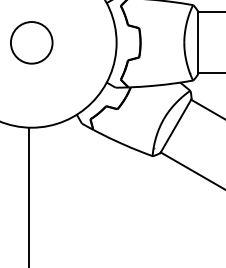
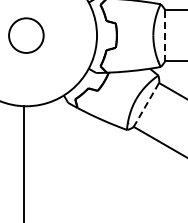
line: (197, 42) -> (164, 35), solid -> dashed
line: (176, 125) -> (146, 104), solid -> dashed

